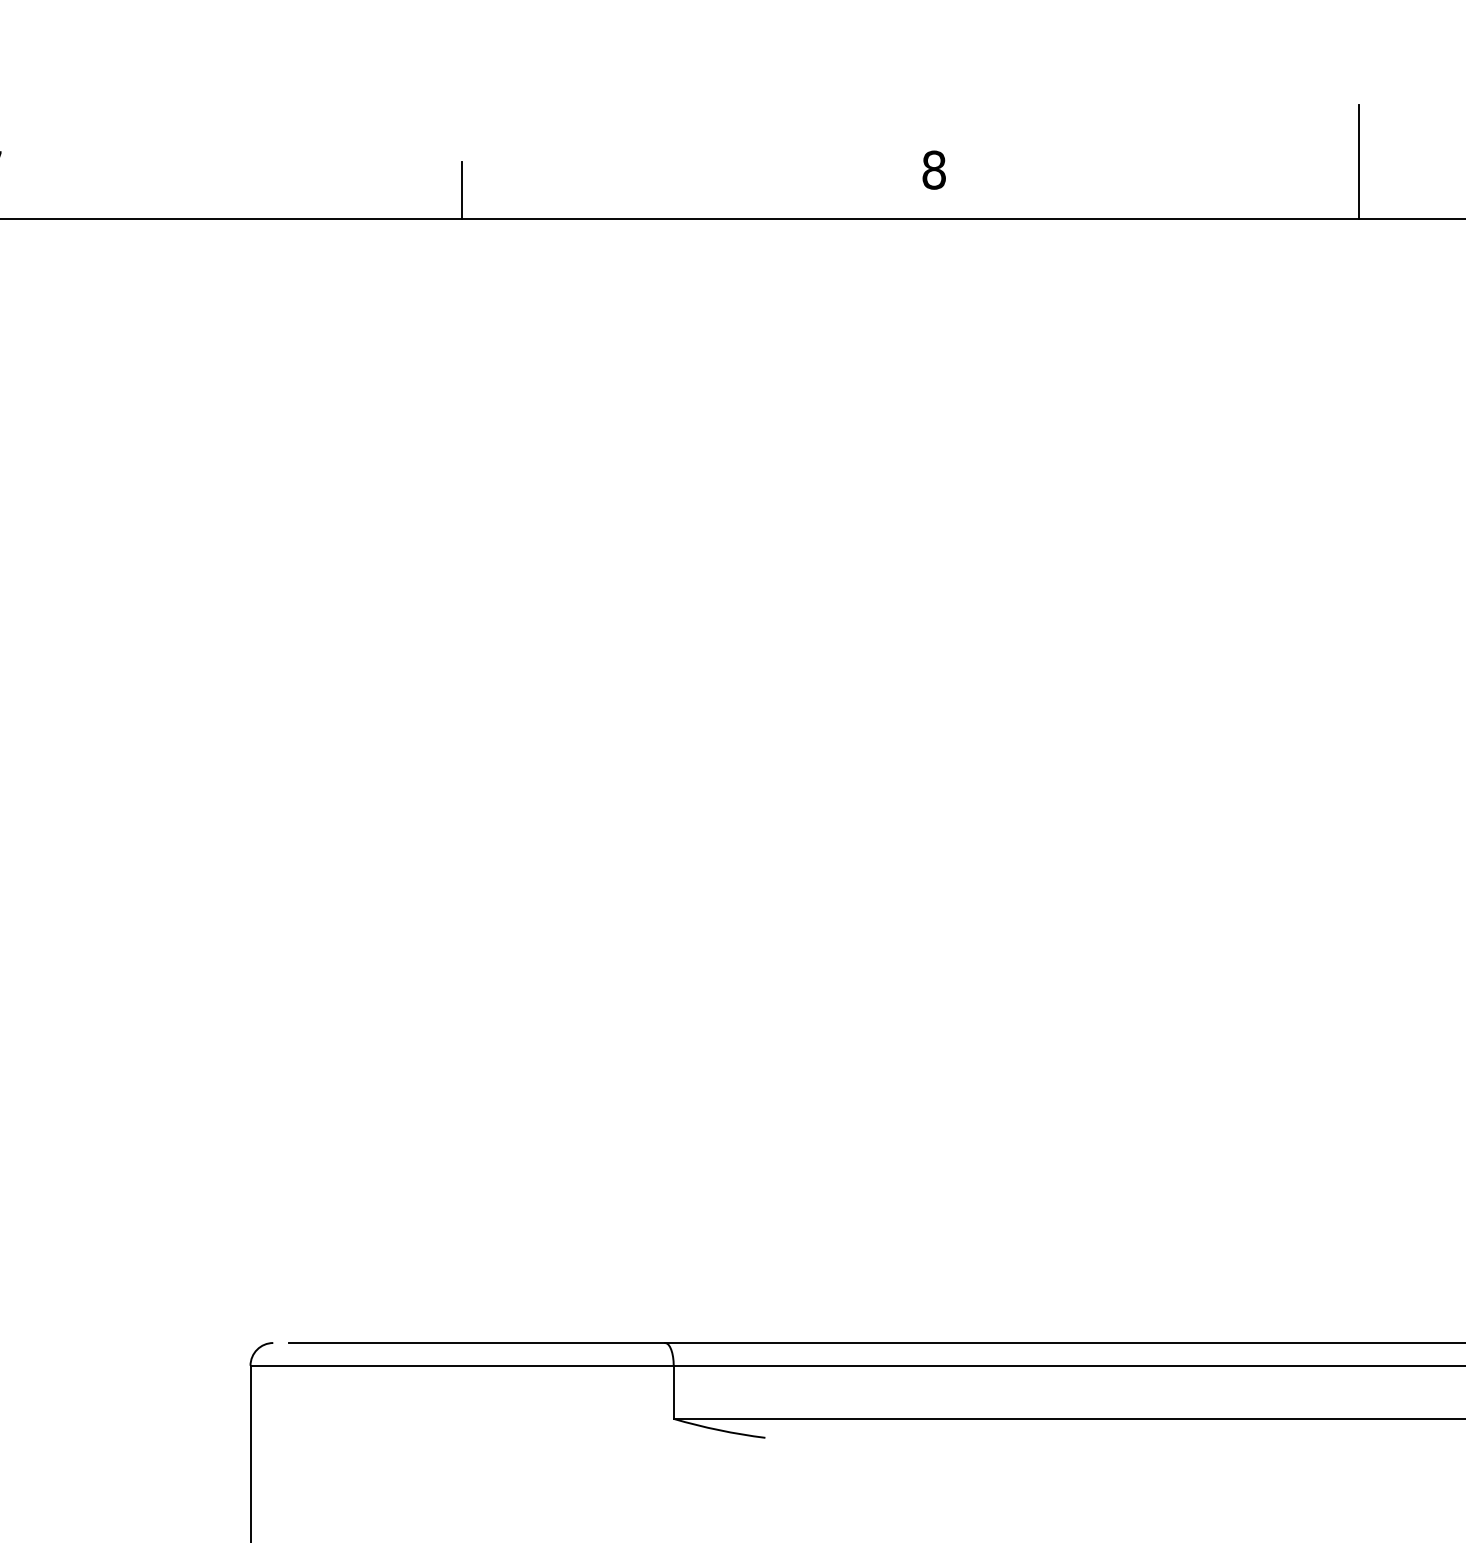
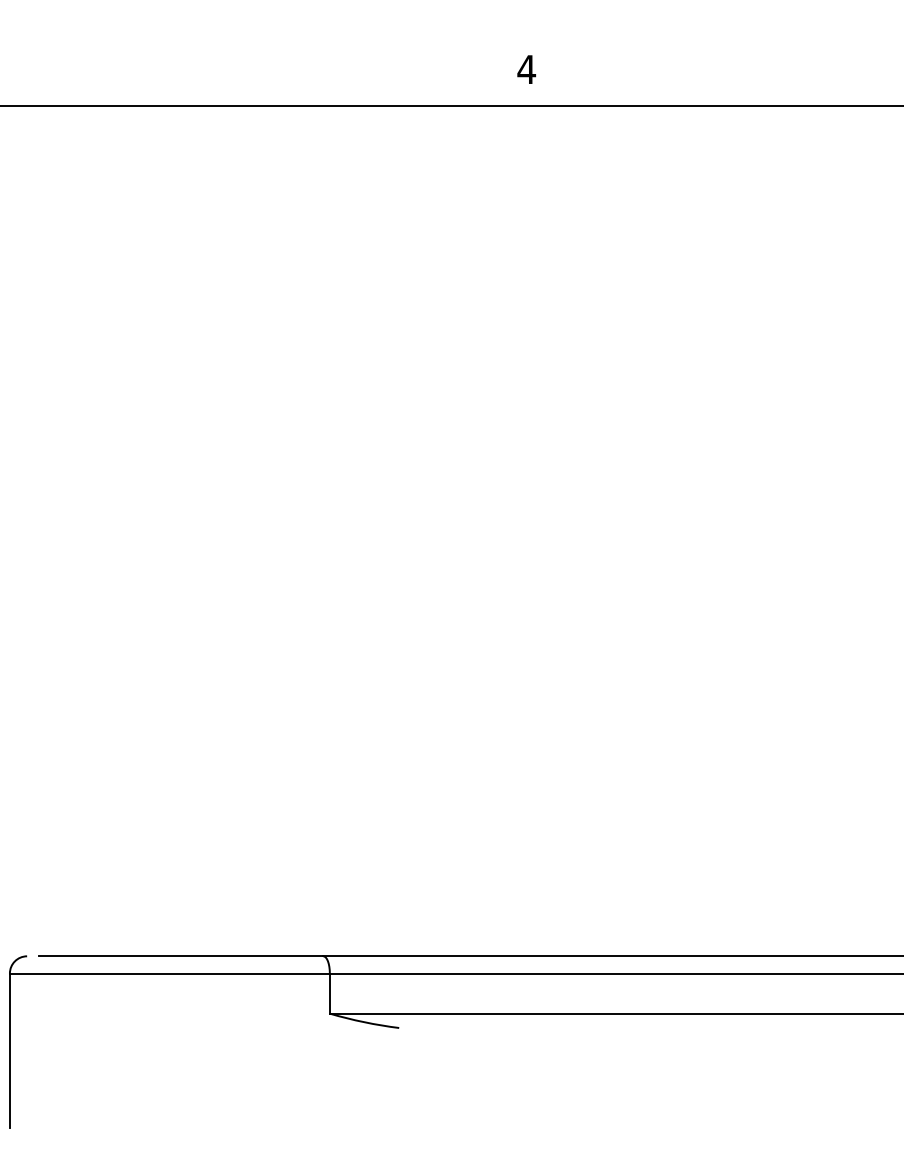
line: (1358, 161) -> (847, 63), removed
text: (933, 169) -> (526, 69), 8 -> 4
line: (462, 190) -> (170, 85), removed

